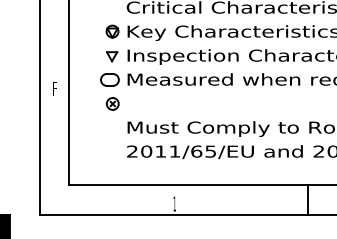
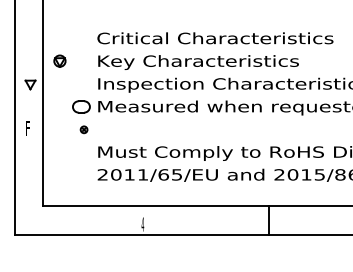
part: (112, 30) -> (59, 60), moved
part: (112, 56) -> (30, 84), moved
text: (54, 88) -> (27, 128), moved
part: (112, 103) -> (83, 129), size x0.6
text: (174, 203) -> (142, 224), 1 -> 4

